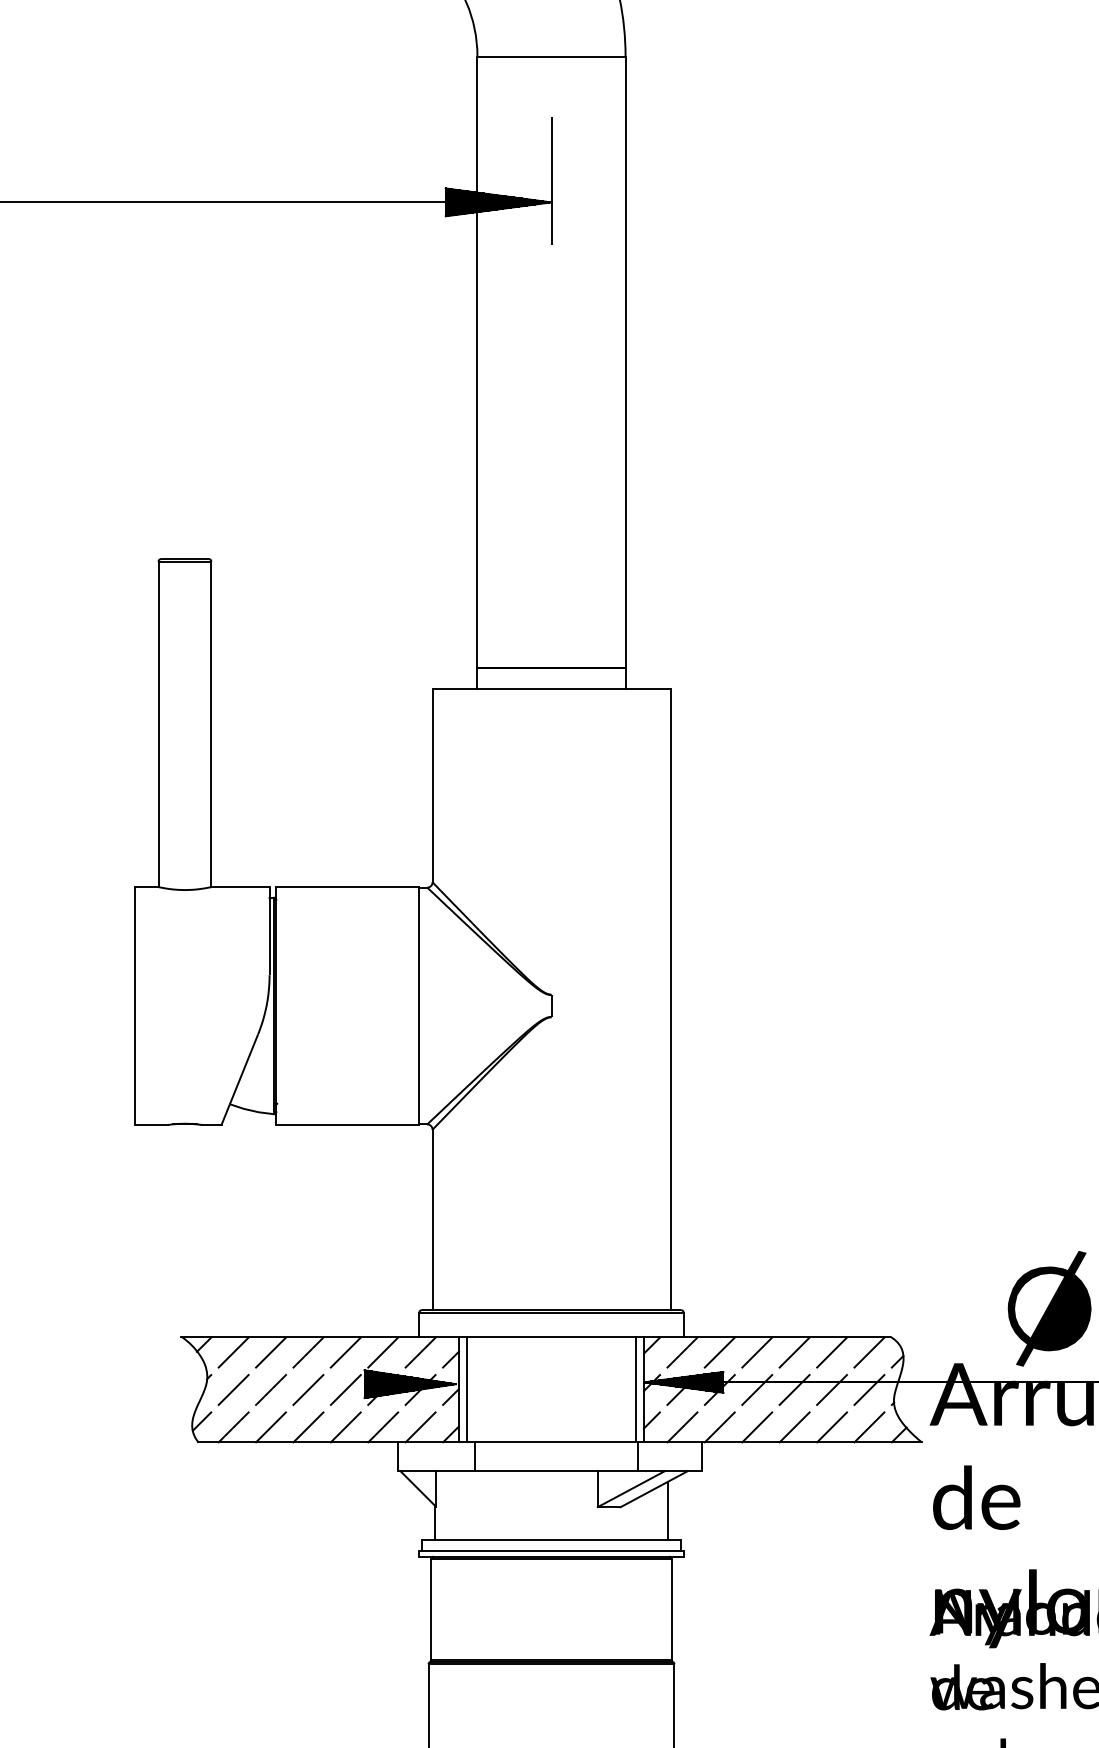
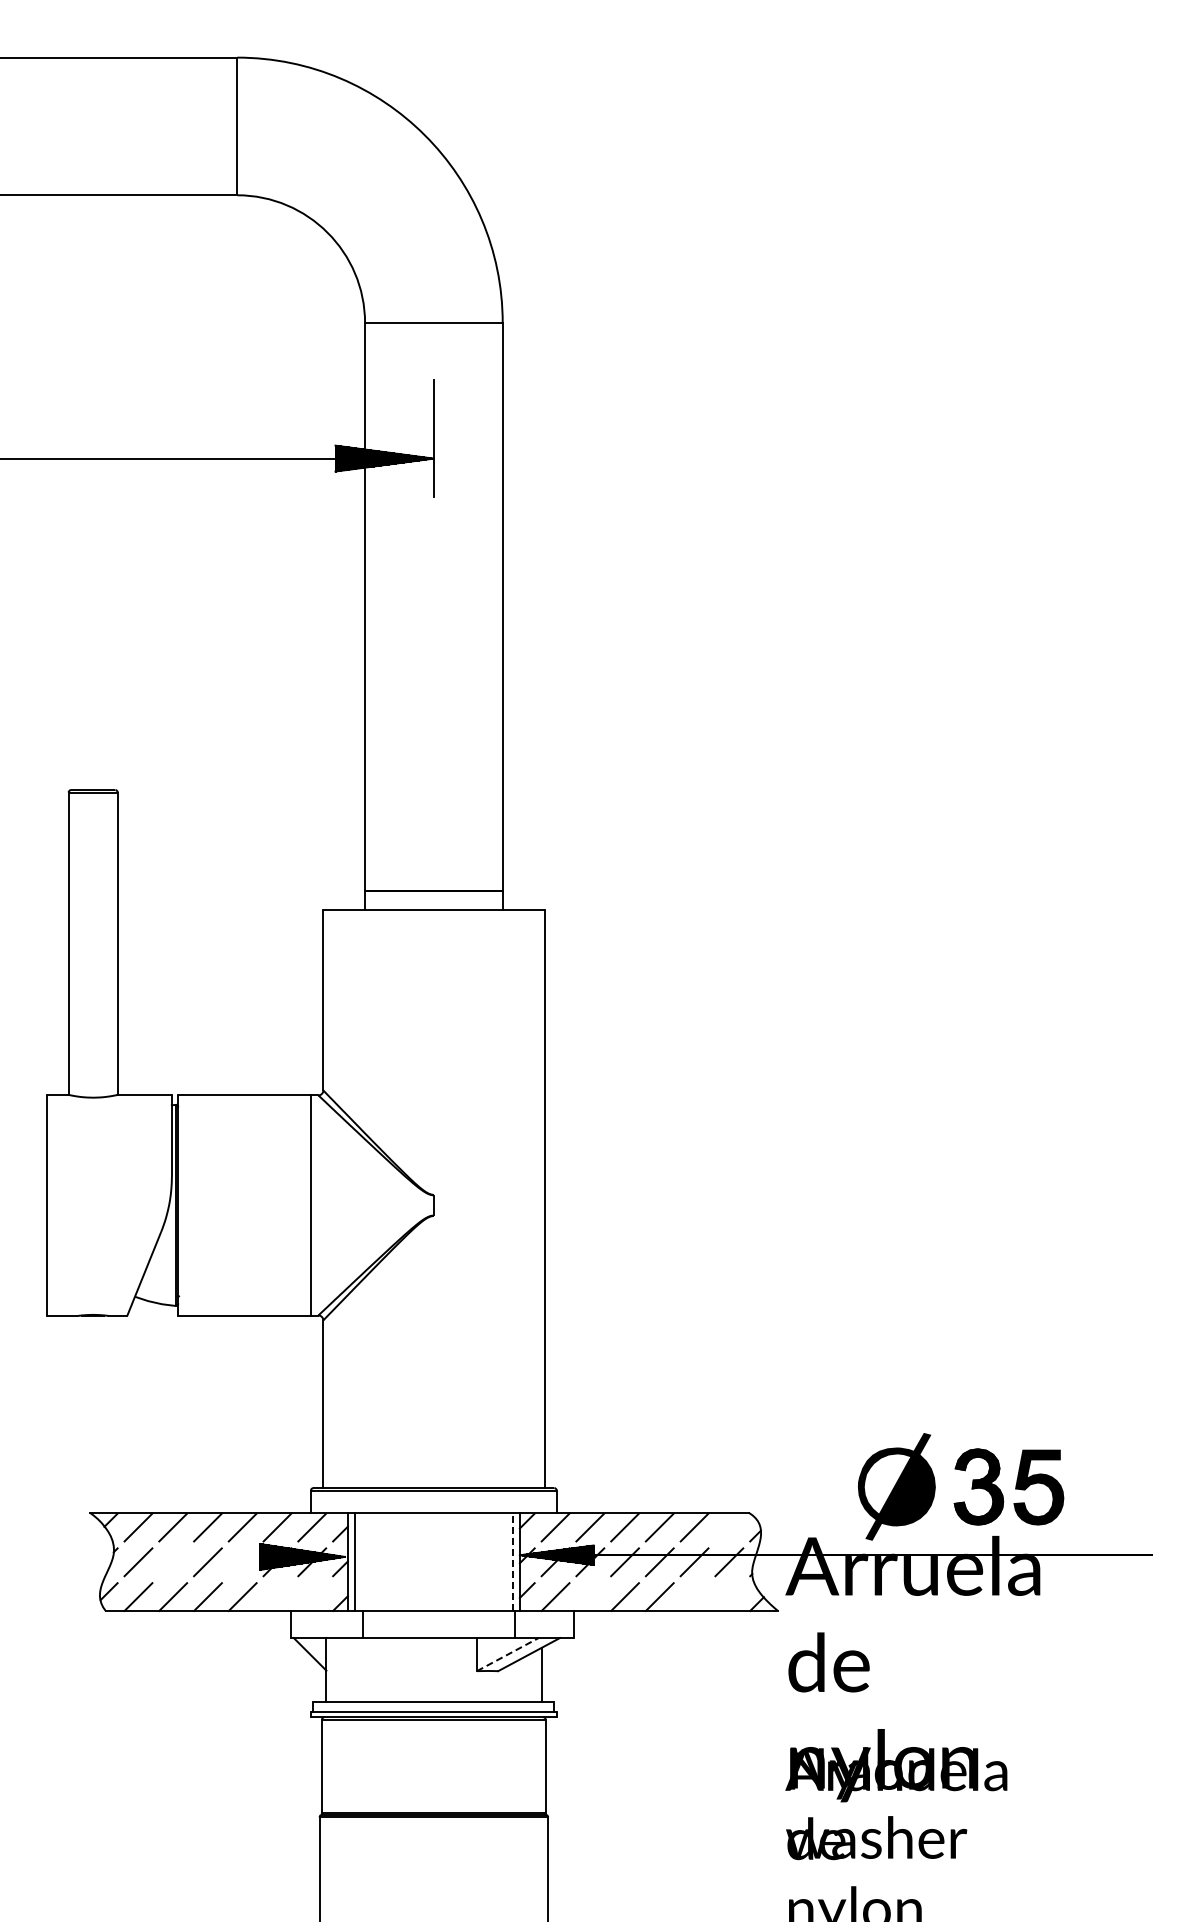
line: (869, 1352) -> (729, 1527), removed
line: (636, 1389) -> (512, 1561), solid -> dashed
line: (271, 1390) -> (173, 1562), removed
line: (345, 1390) -> (242, 1562), removed
line: (383, 1426) -> (277, 1596), removed
line: (420, 1426) -> (312, 1596), removed
line: (720, 1426) -> (590, 1596), removed
line: (831, 1426) -> (694, 1596), removed
line: (869, 1426) -> (729, 1596), removed
line: (631, 1489) -> (508, 1654), solid -> dashed

